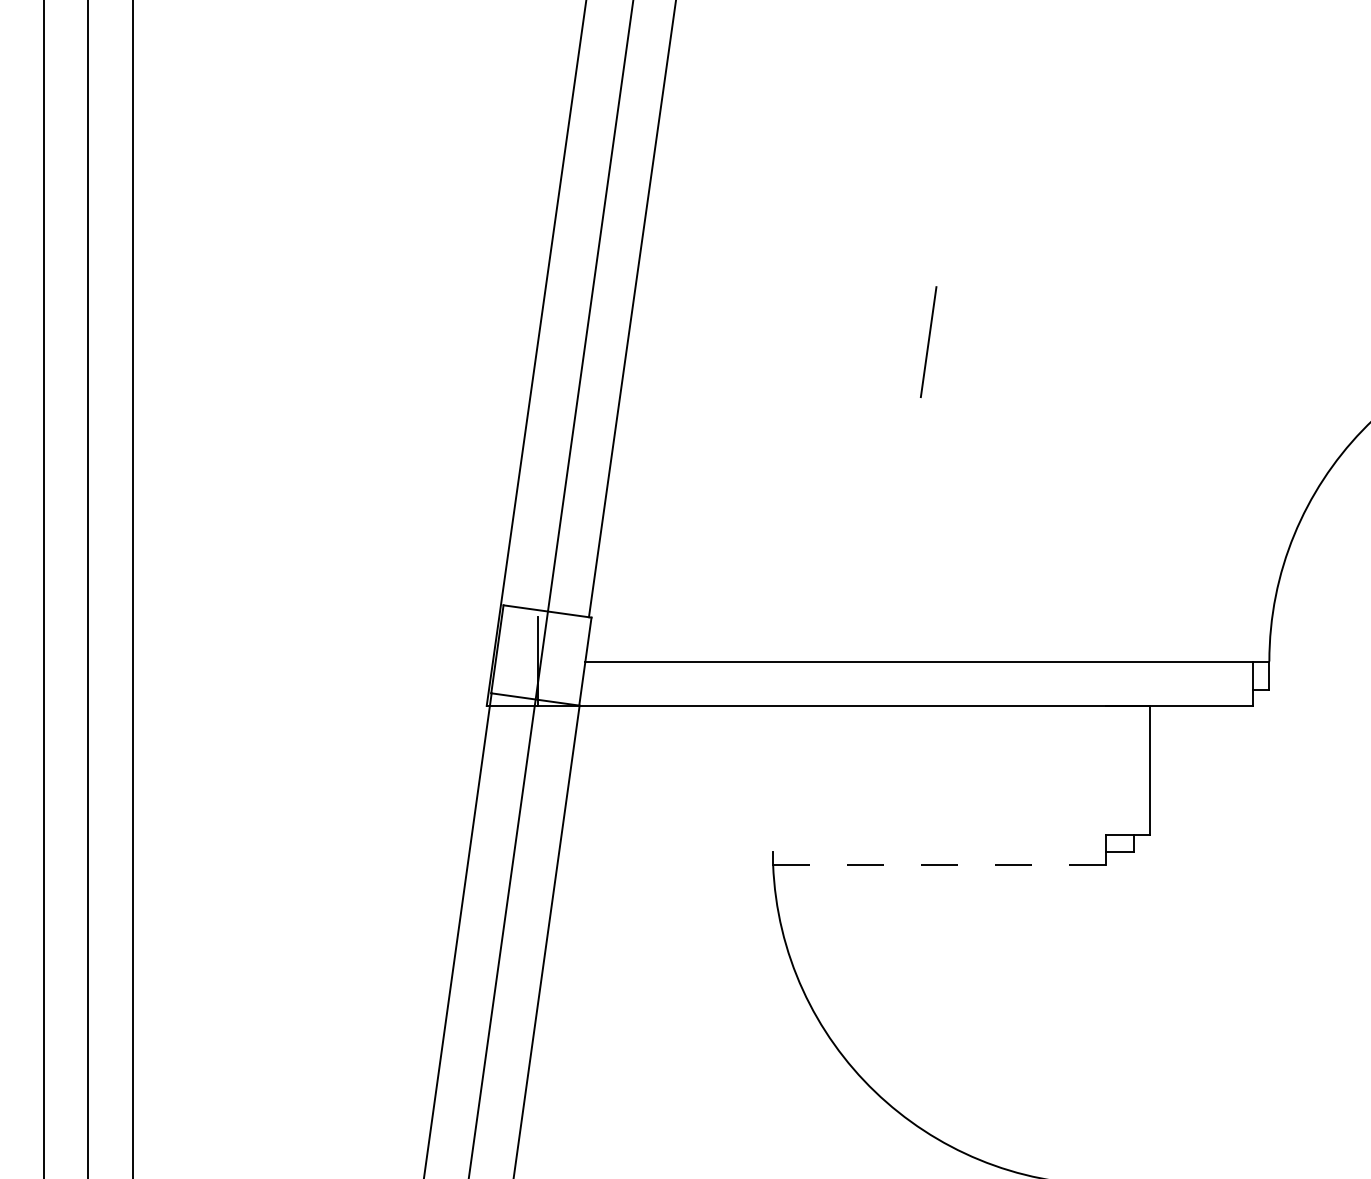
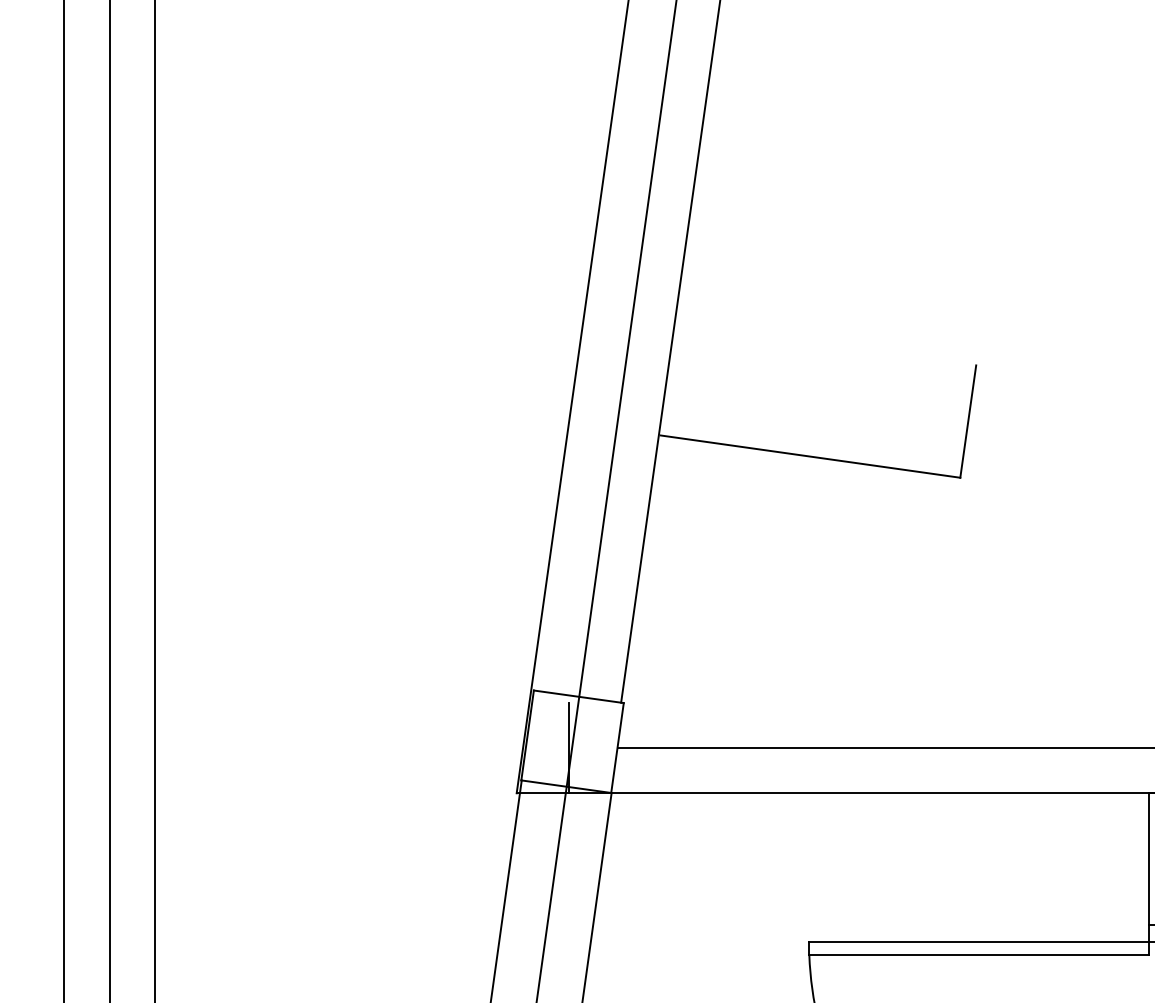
line: (773, 376) -> (809, 456), added
line: (1105, 770) -> (1148, 859), added
line: (938, 851) -> (978, 942), added
line: (939, 864) -> (979, 955), dashed -> solid

